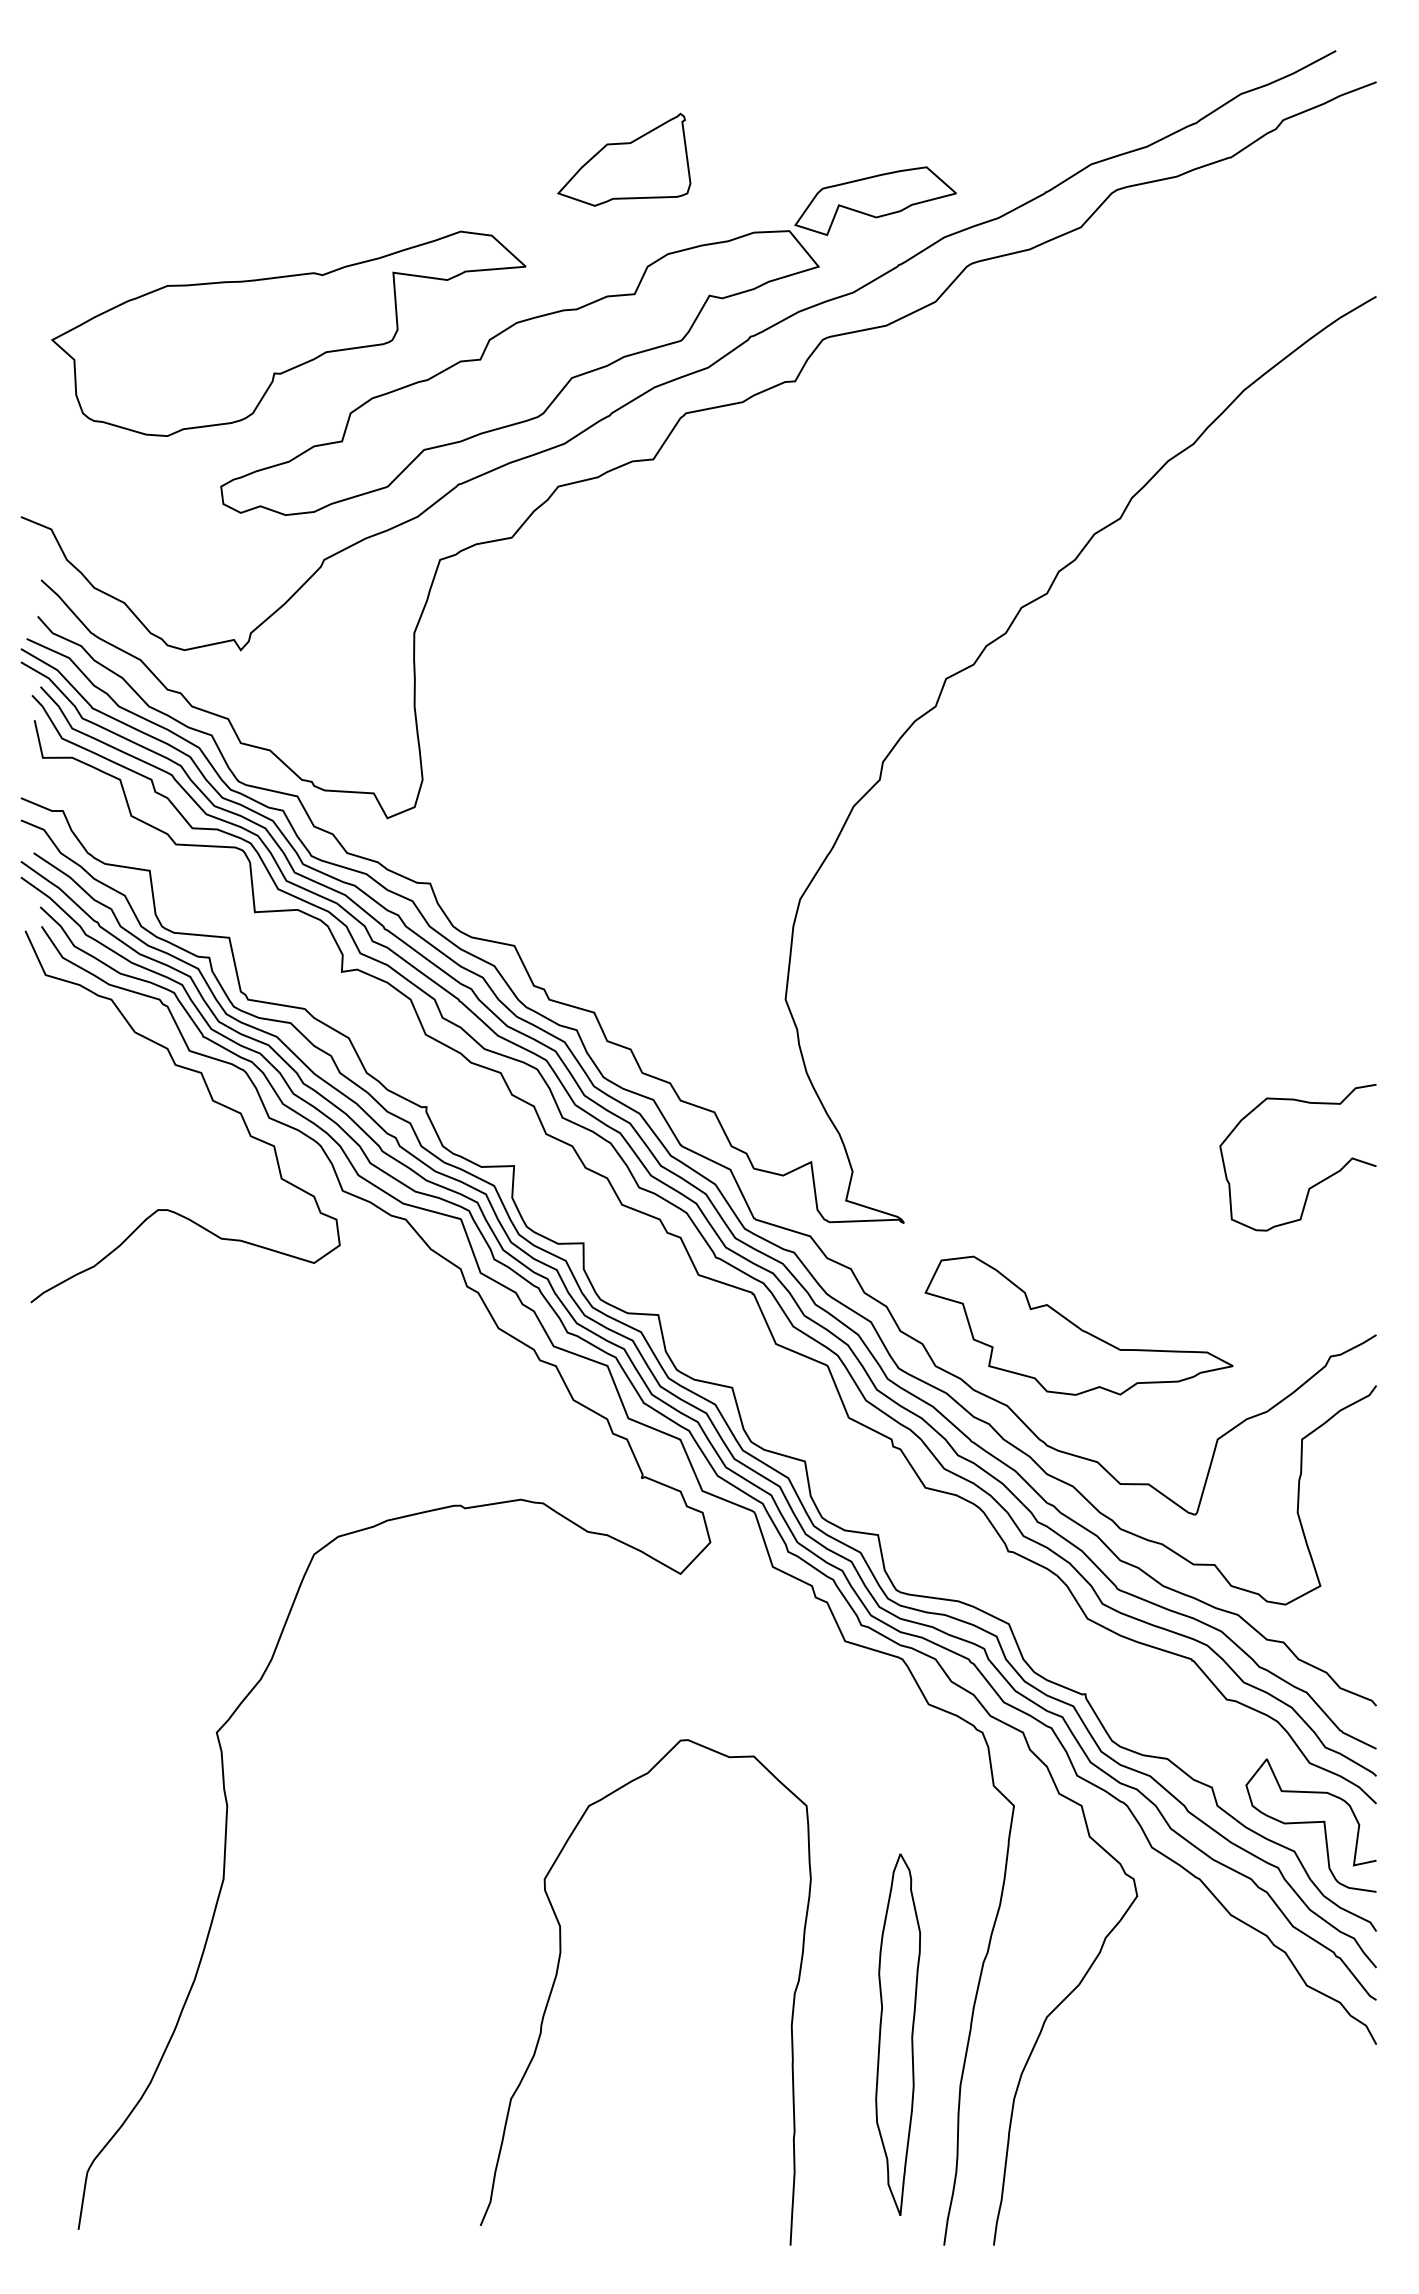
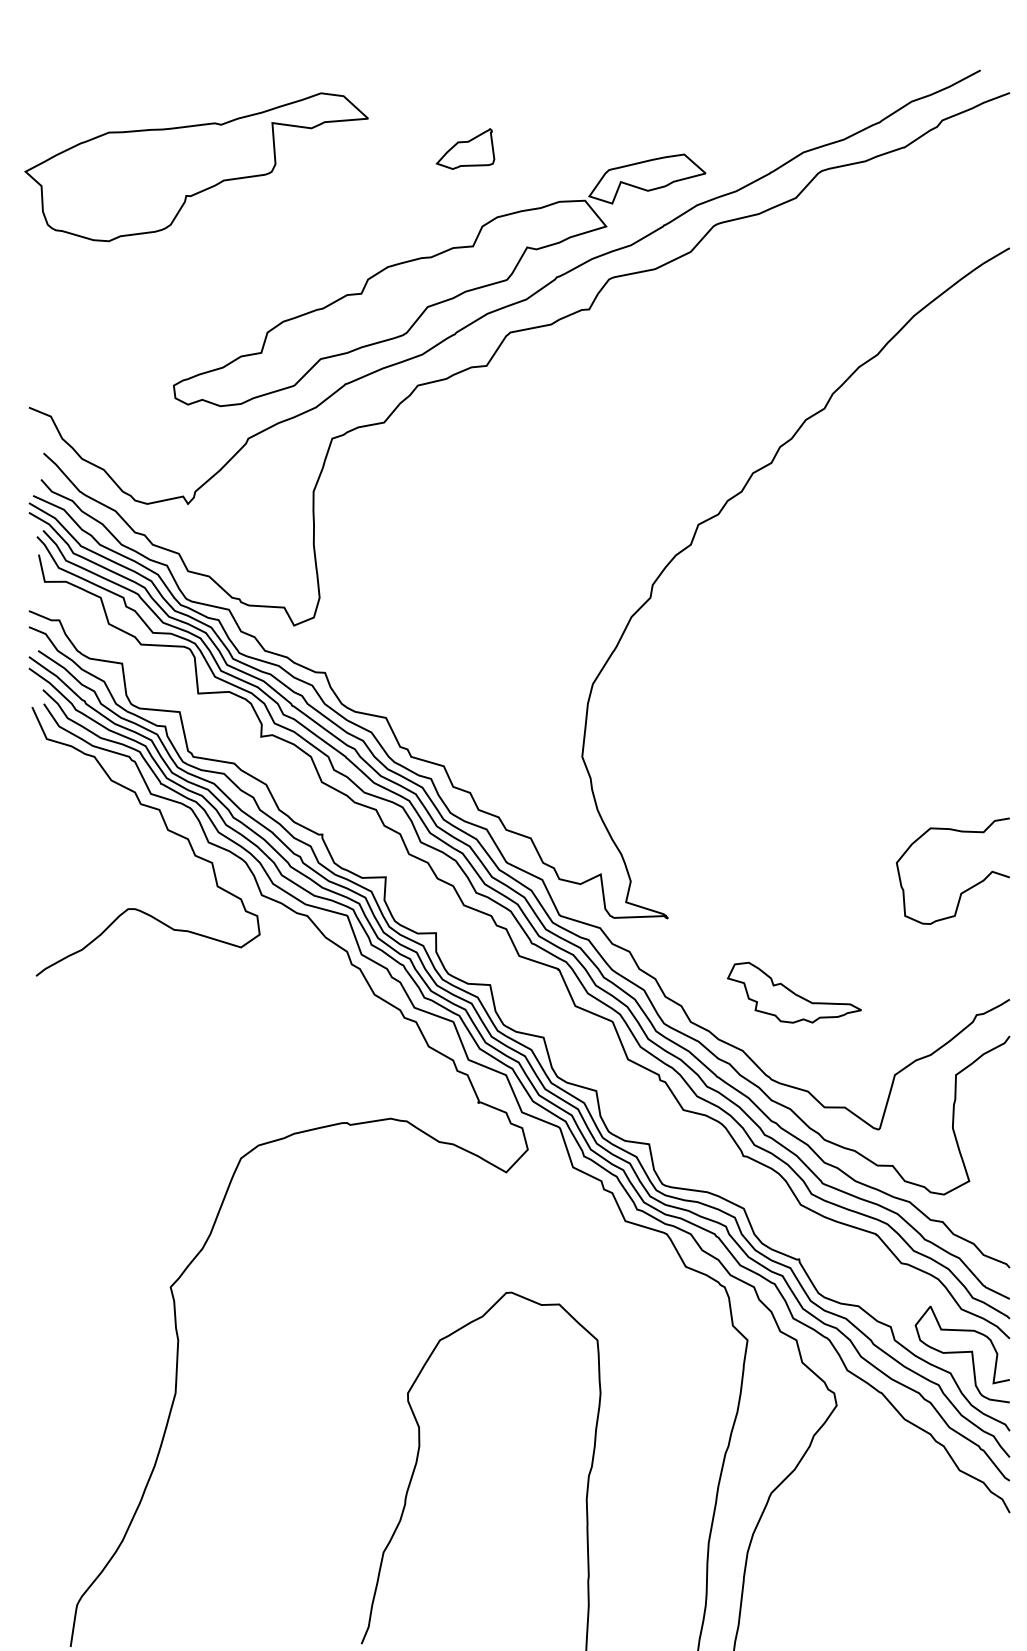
part: (624, 159) -> (465, 148), size x0.6
part: (288, 333) -> (196, 167), moved
part: (1078, 1325) -> (794, 992), size x0.6
part: (898, 2034) -> (663, 1505), removed

